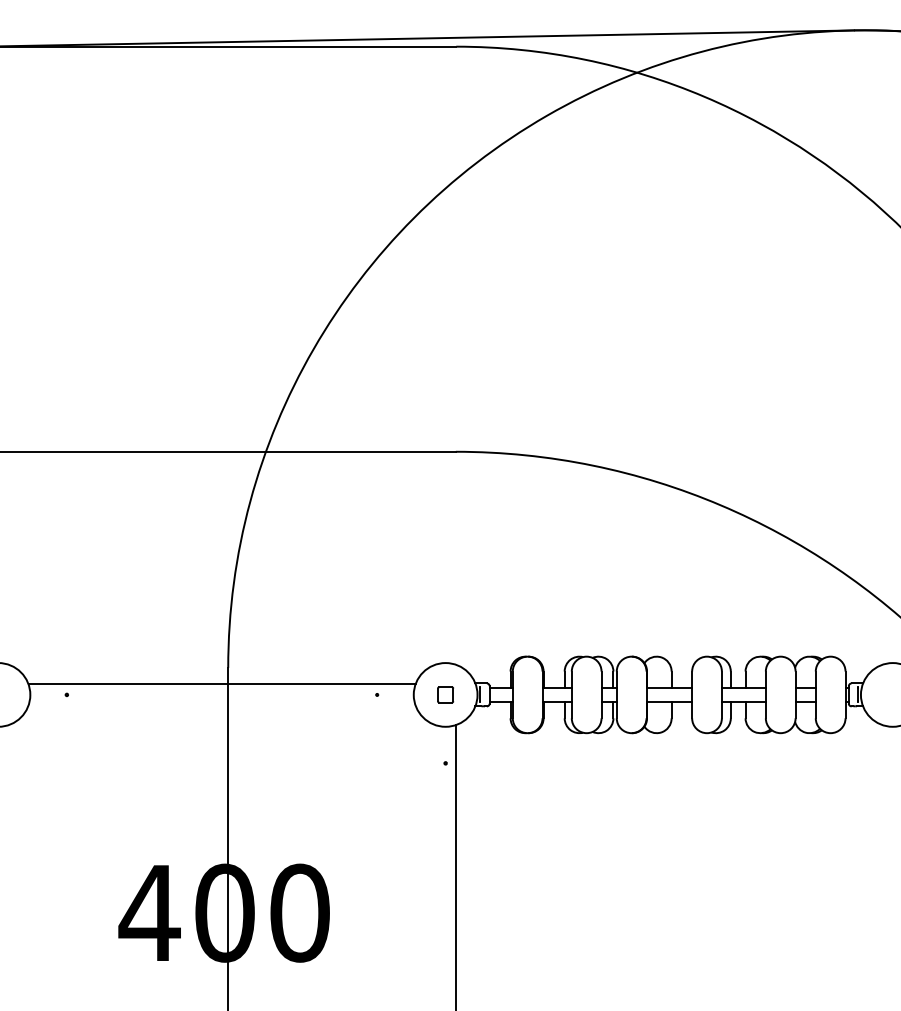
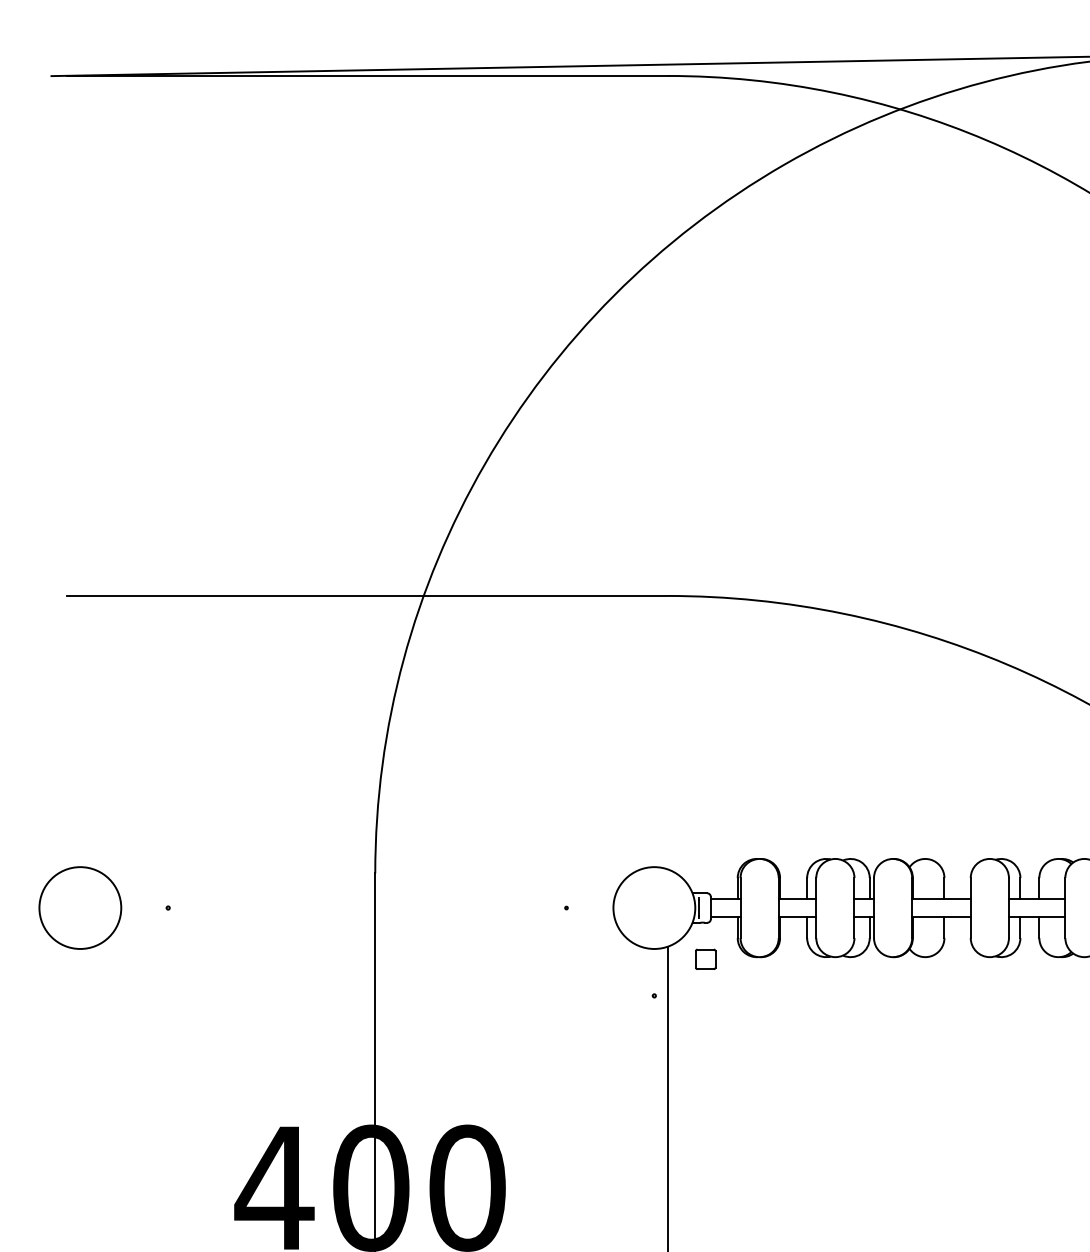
line: (221, 684) -> (366, 894), removed
part: (445, 694) -> (705, 958), moved

